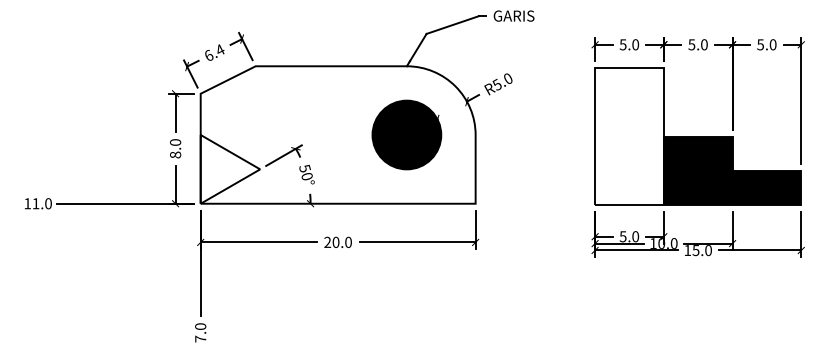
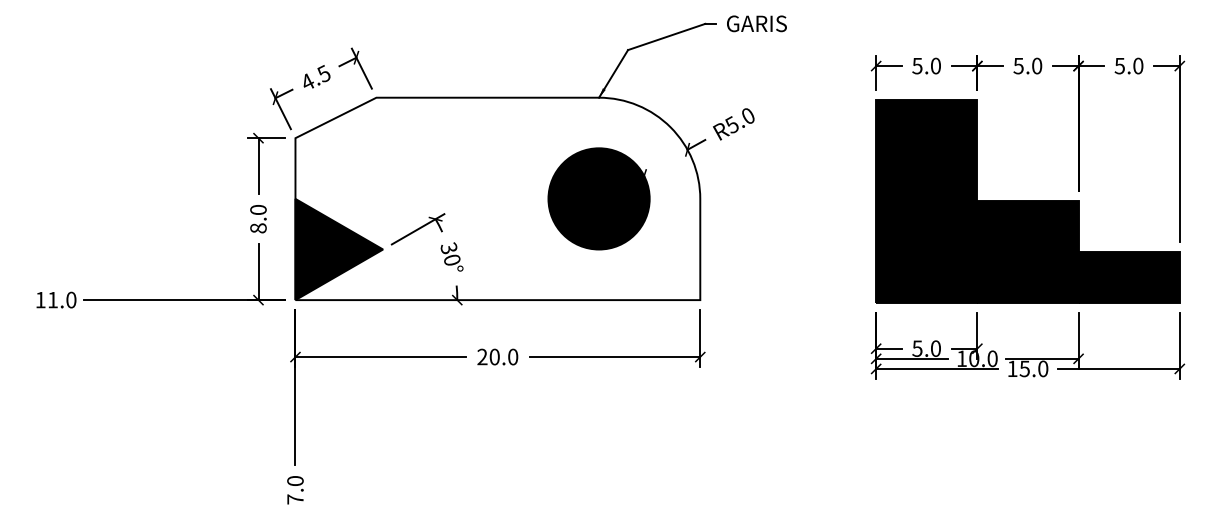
text: (214, 52) -> (315, 77), 6.4 -> 4.5
fill: (629, 136) -> (926, 201), added
text: (305, 168) -> (449, 248), 50° -> 30°
fill: (230, 169) -> (339, 249), added

